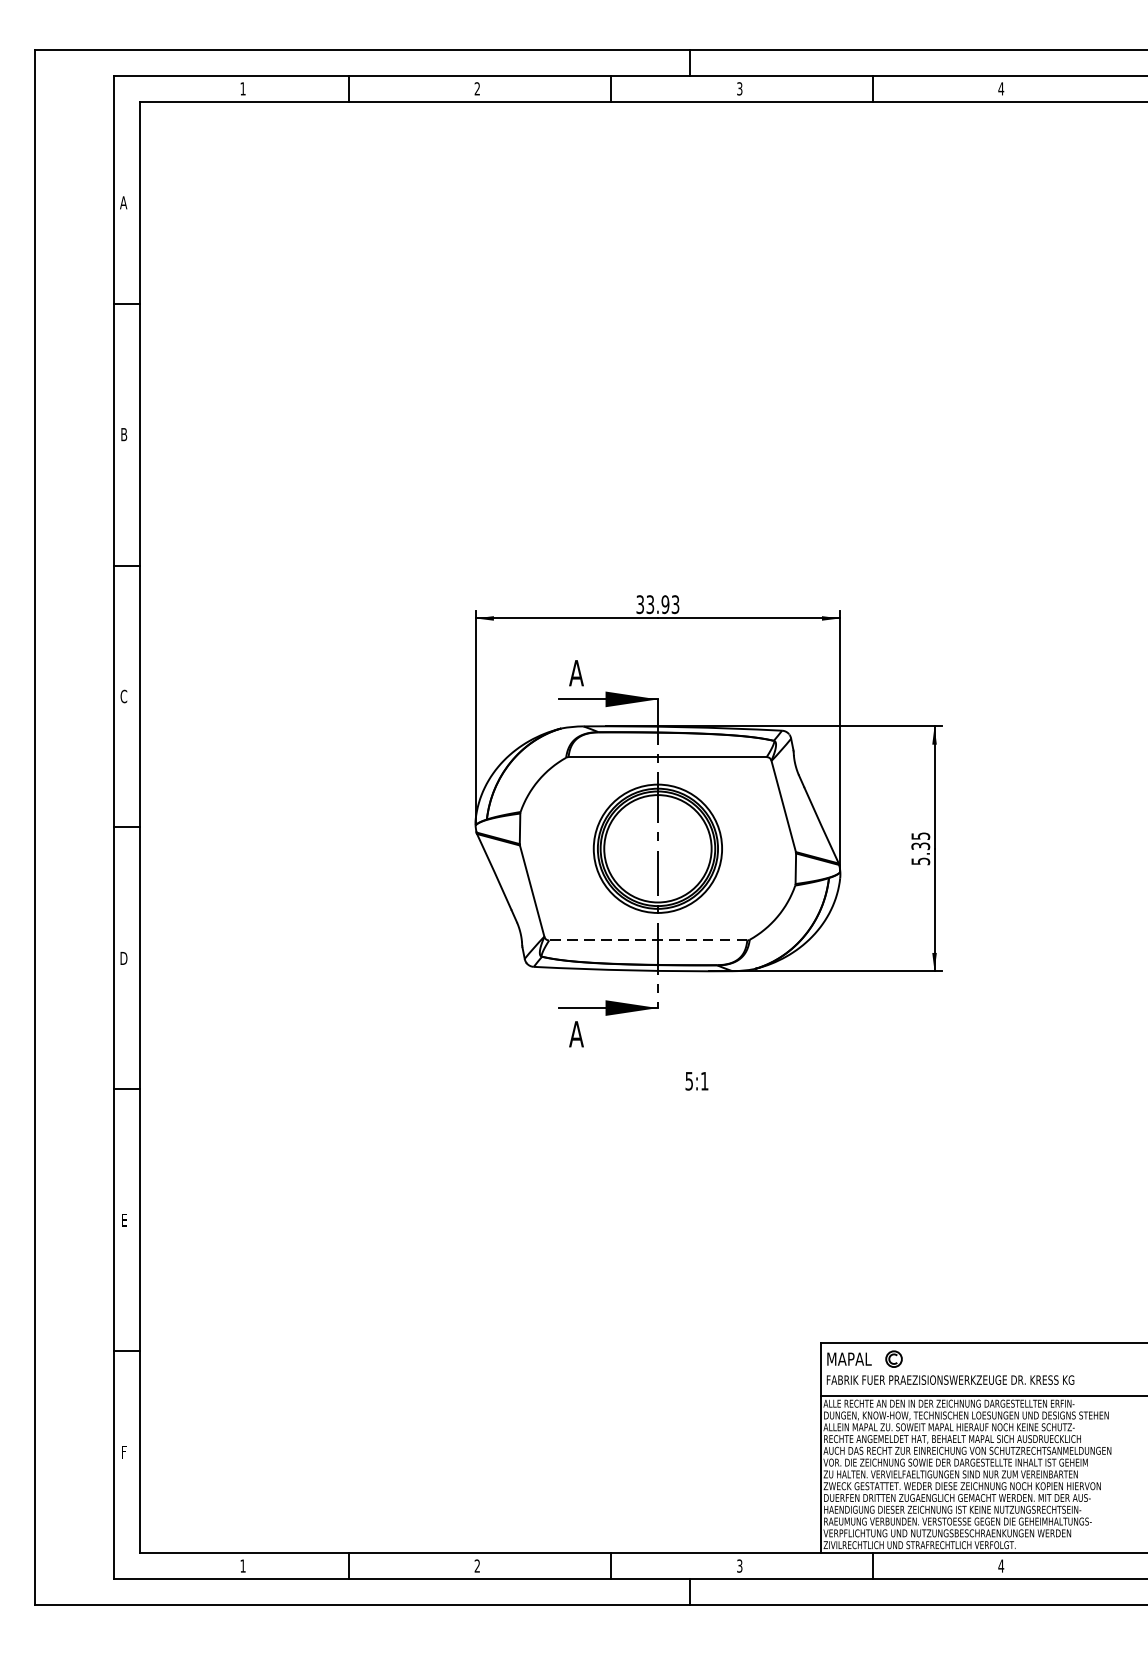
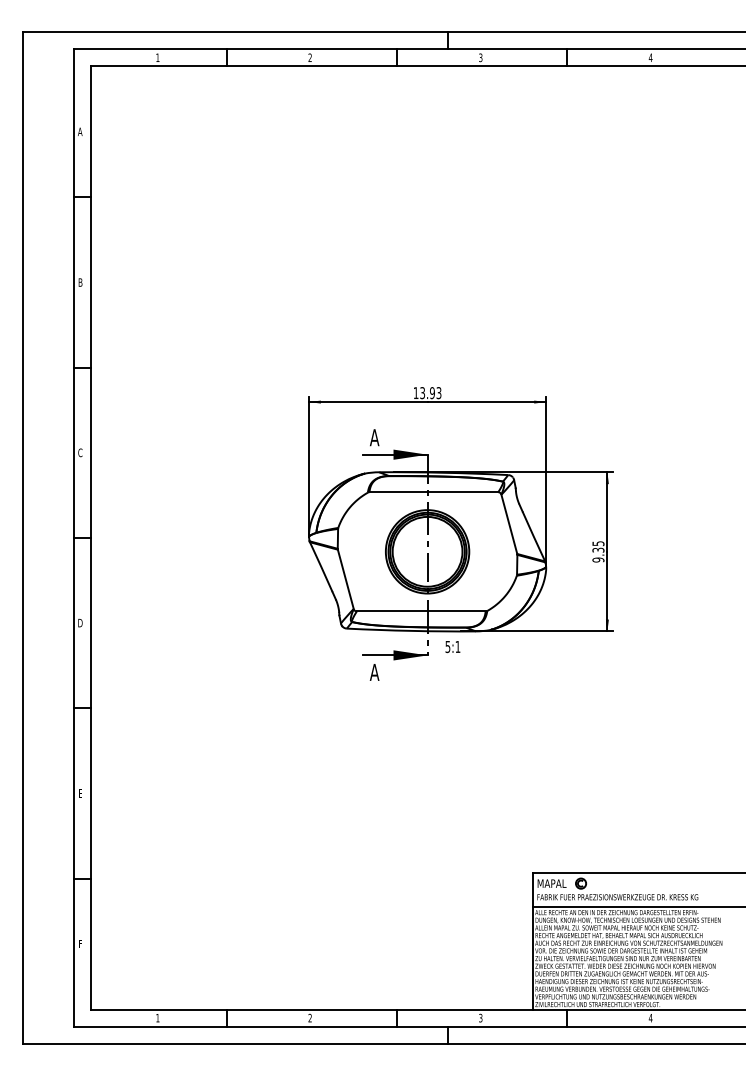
text: (639, 605) -> (415, 393), 33.93 -> 13.93
text: (920, 860) -> (598, 559), 5.35 -> 9.35
line: (647, 940) -> (420, 611), dashed -> solid
text: (696, 1082) -> (452, 647), moved

